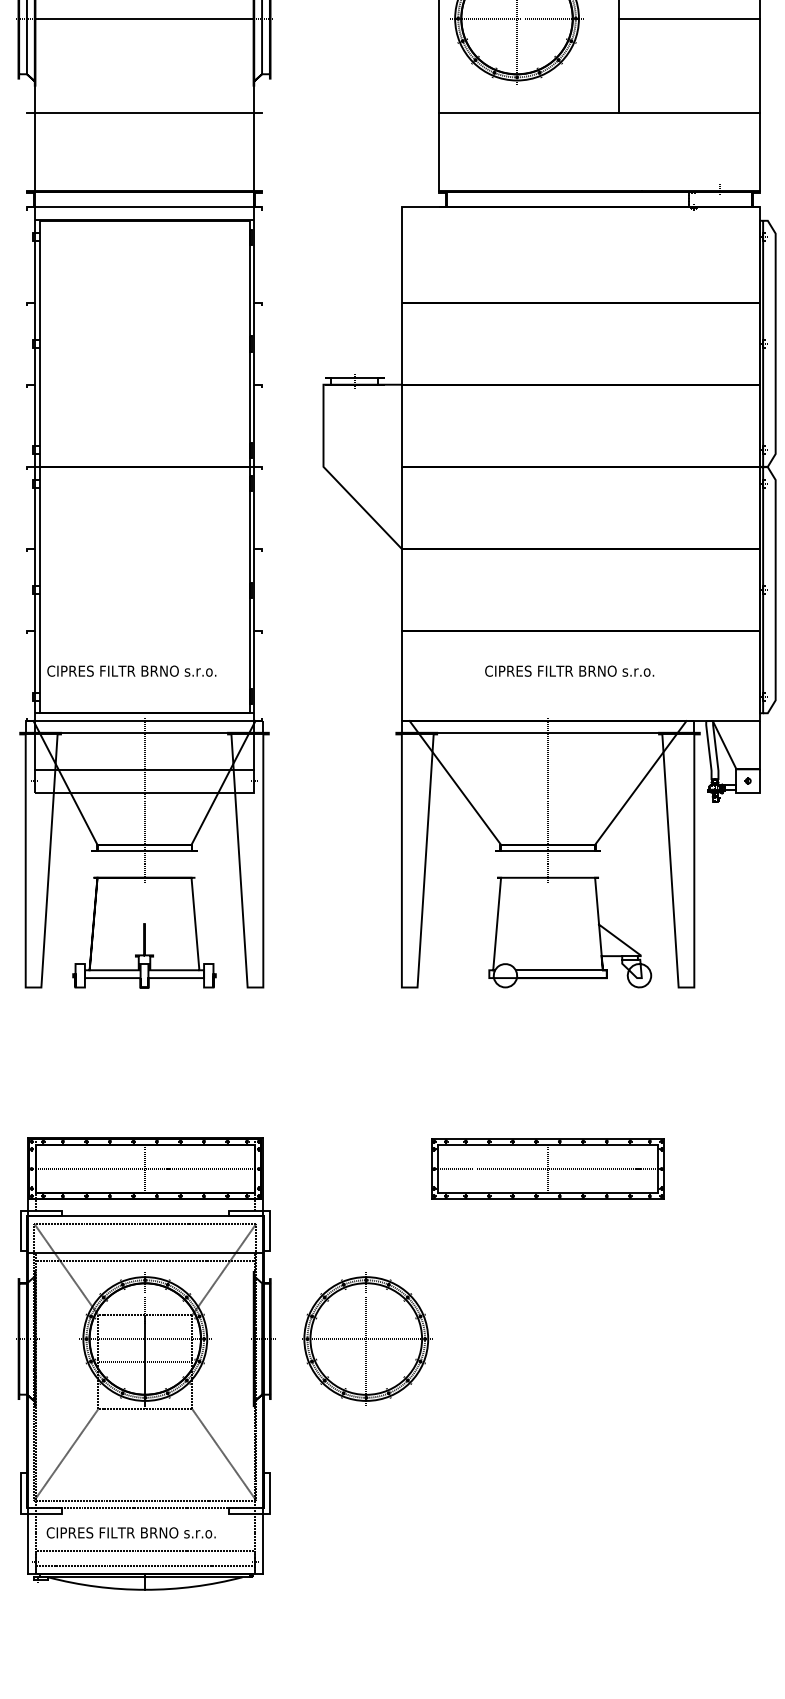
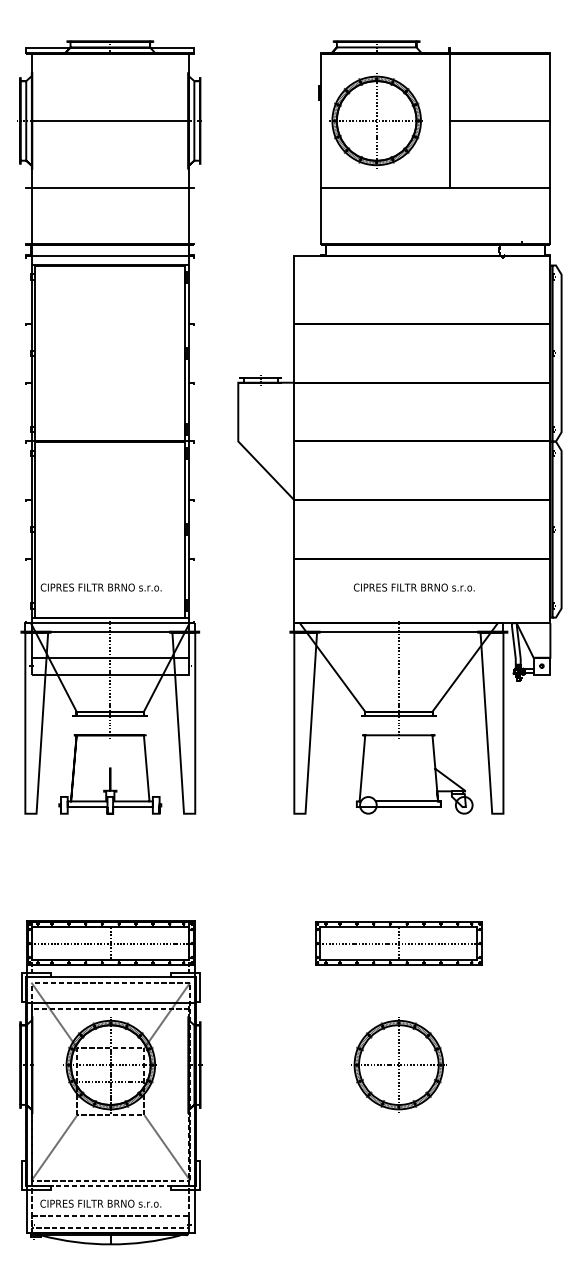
part: (365, 1338) -> (398, 1064), moved

